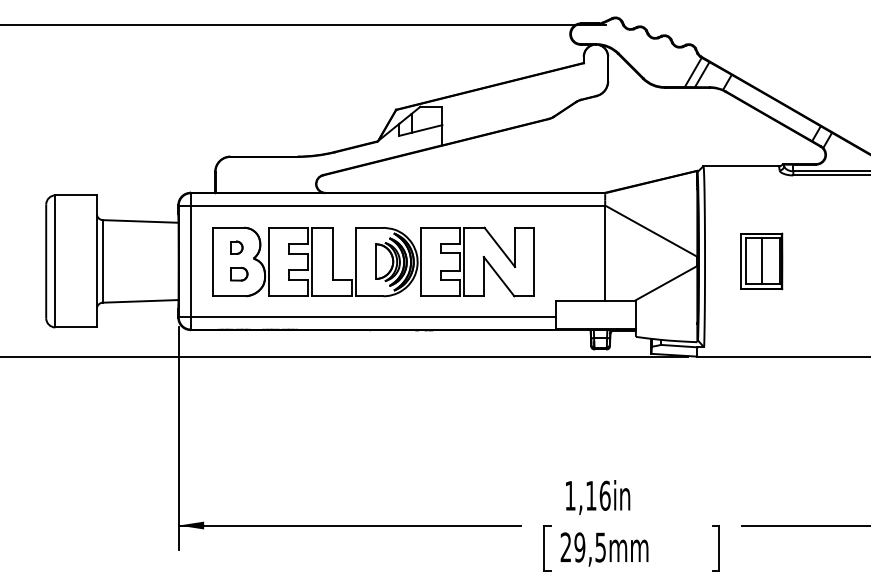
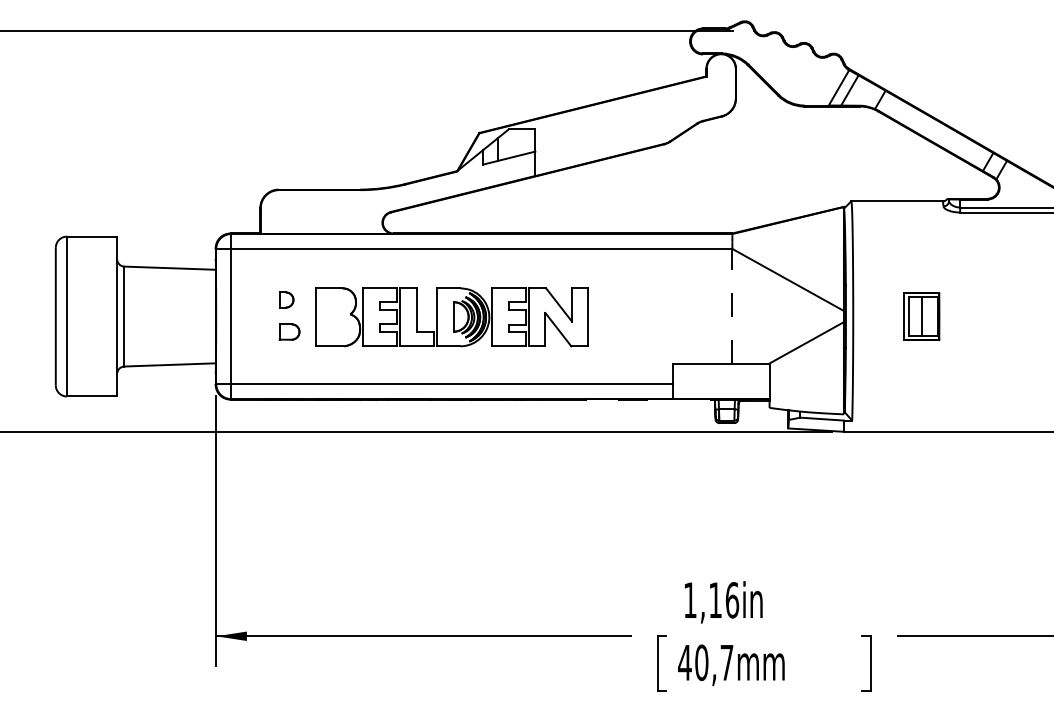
line: (605, 253) -> (732, 306), solid -> dashed
part: (373, 261) -> (451, 316), size x0.7
part: (761, 261) -> (921, 316), size x0.7
text: (582, 547) -> (704, 662), 29,5mm -> 40,7mm

